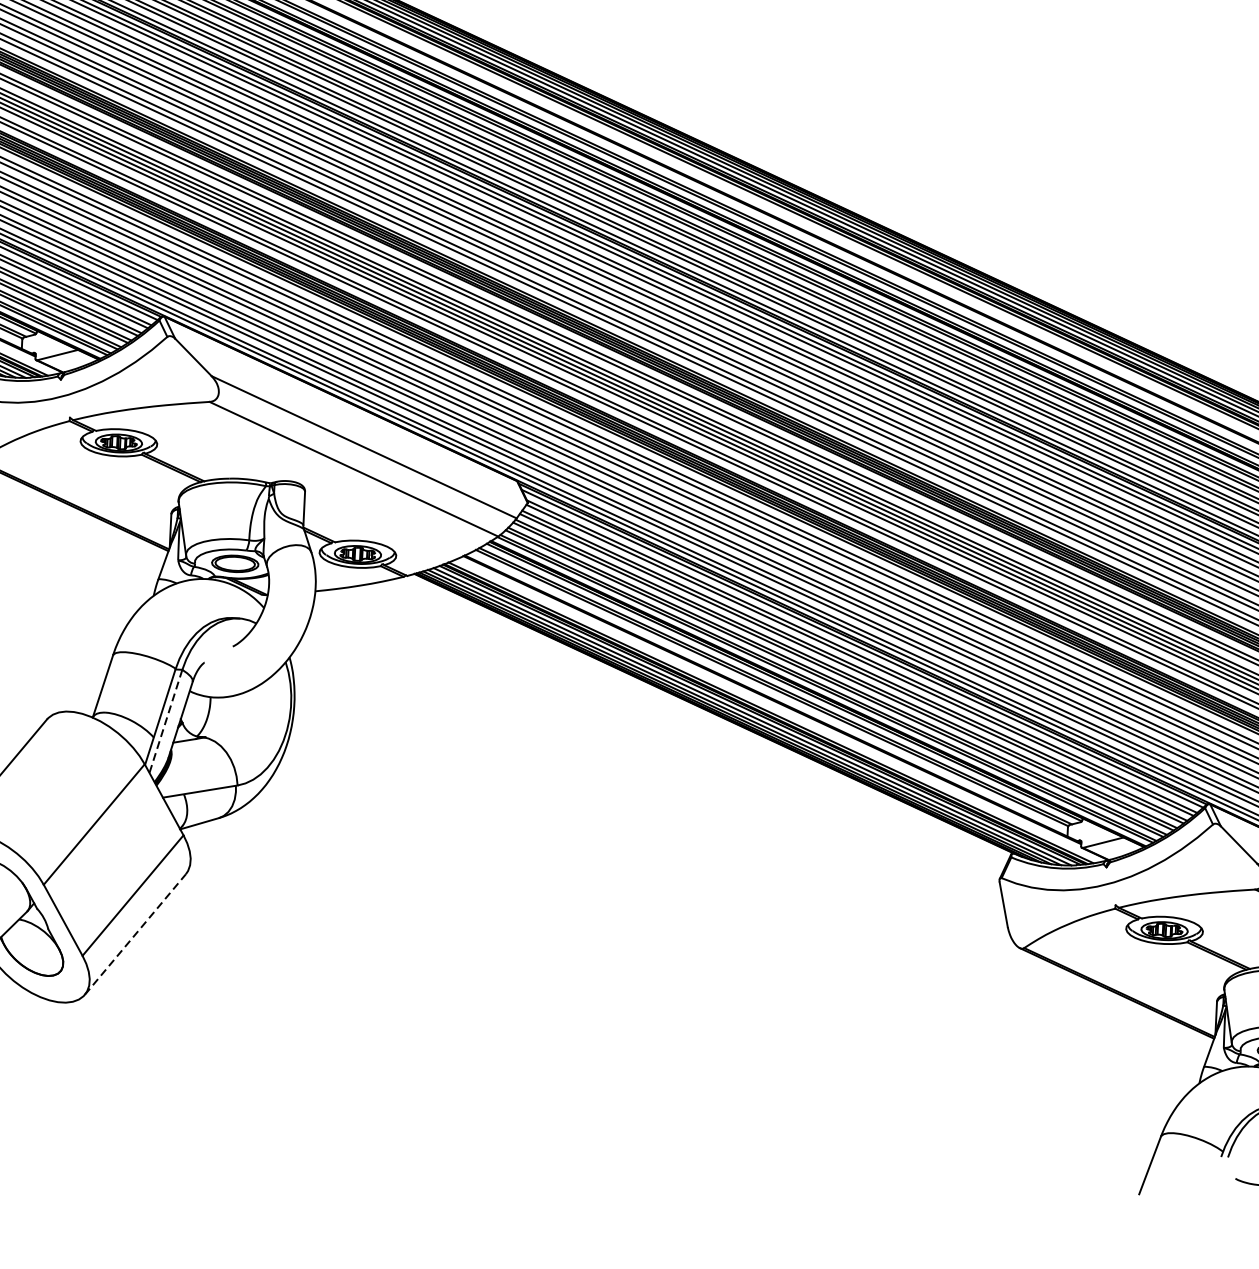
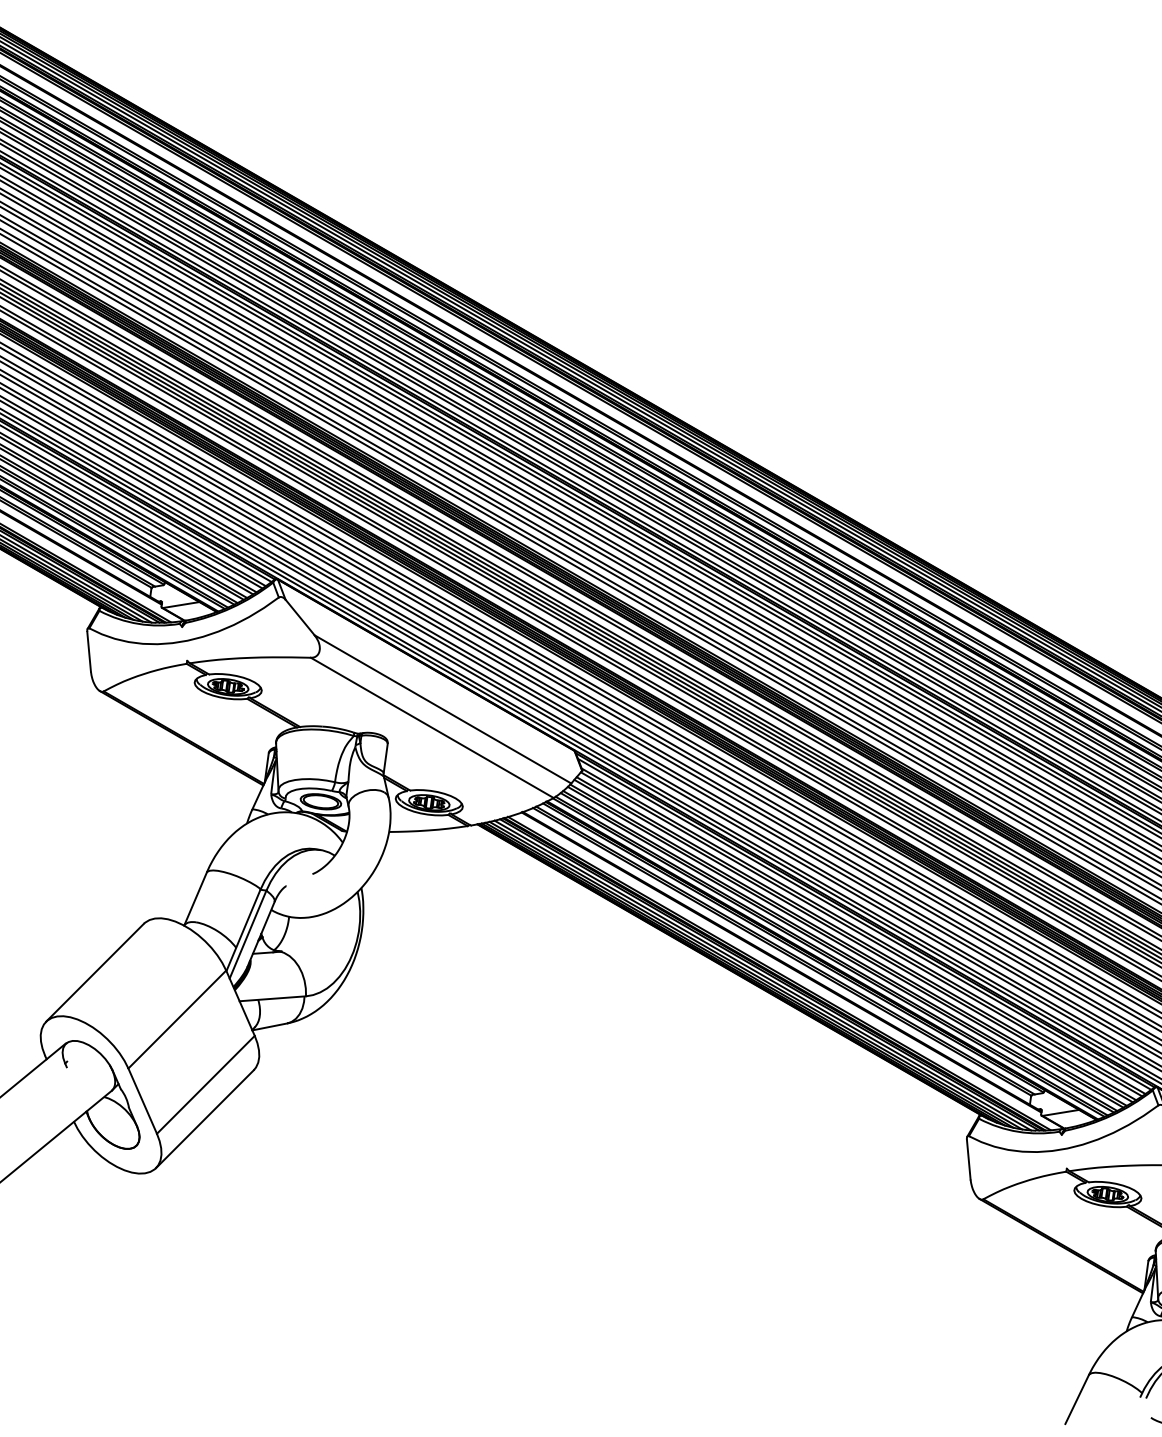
line: (166, 721) -> (248, 934), dashed -> solid
line: (135, 933) -> (205, 1118), dashed -> solid

